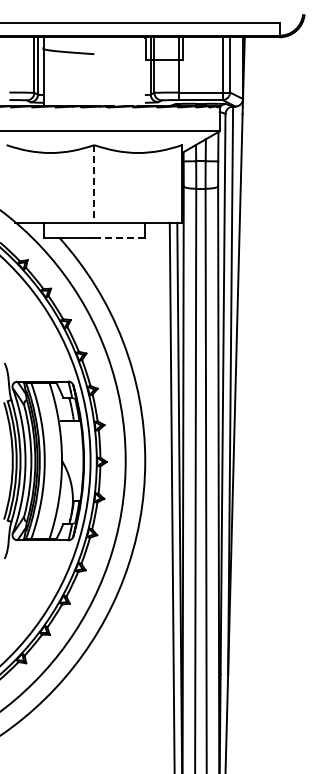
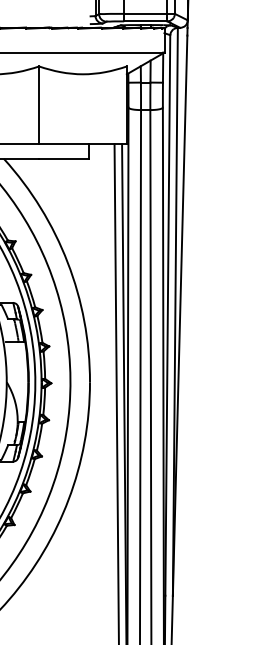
line: (94, 183) -> (39, 104), dashed -> solid
line: (118, 237) -> (63, 158), dashed -> solid

